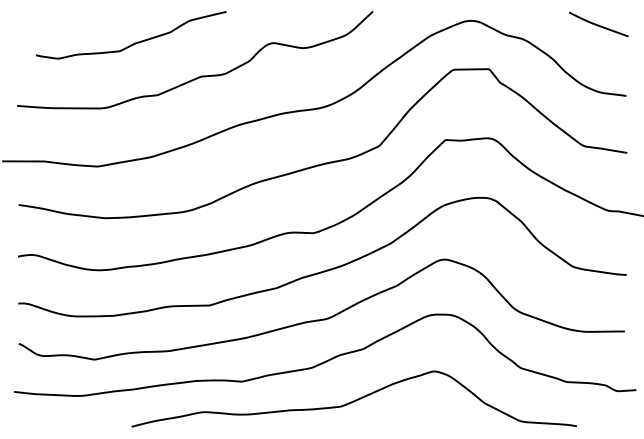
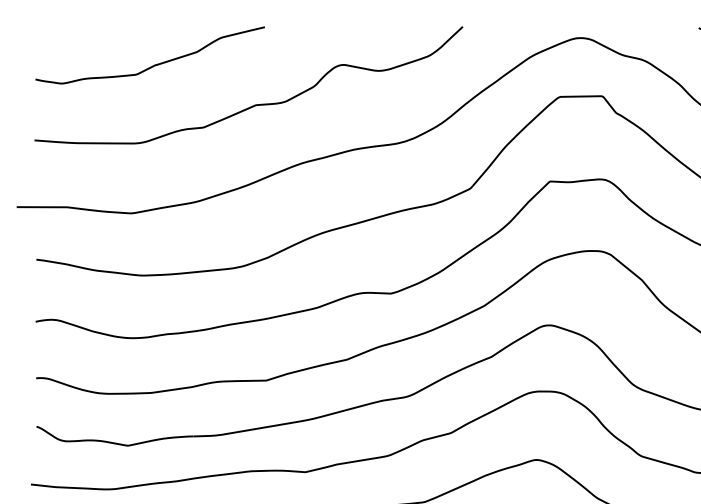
curve: (134, 42) -> (154, 64), moved

